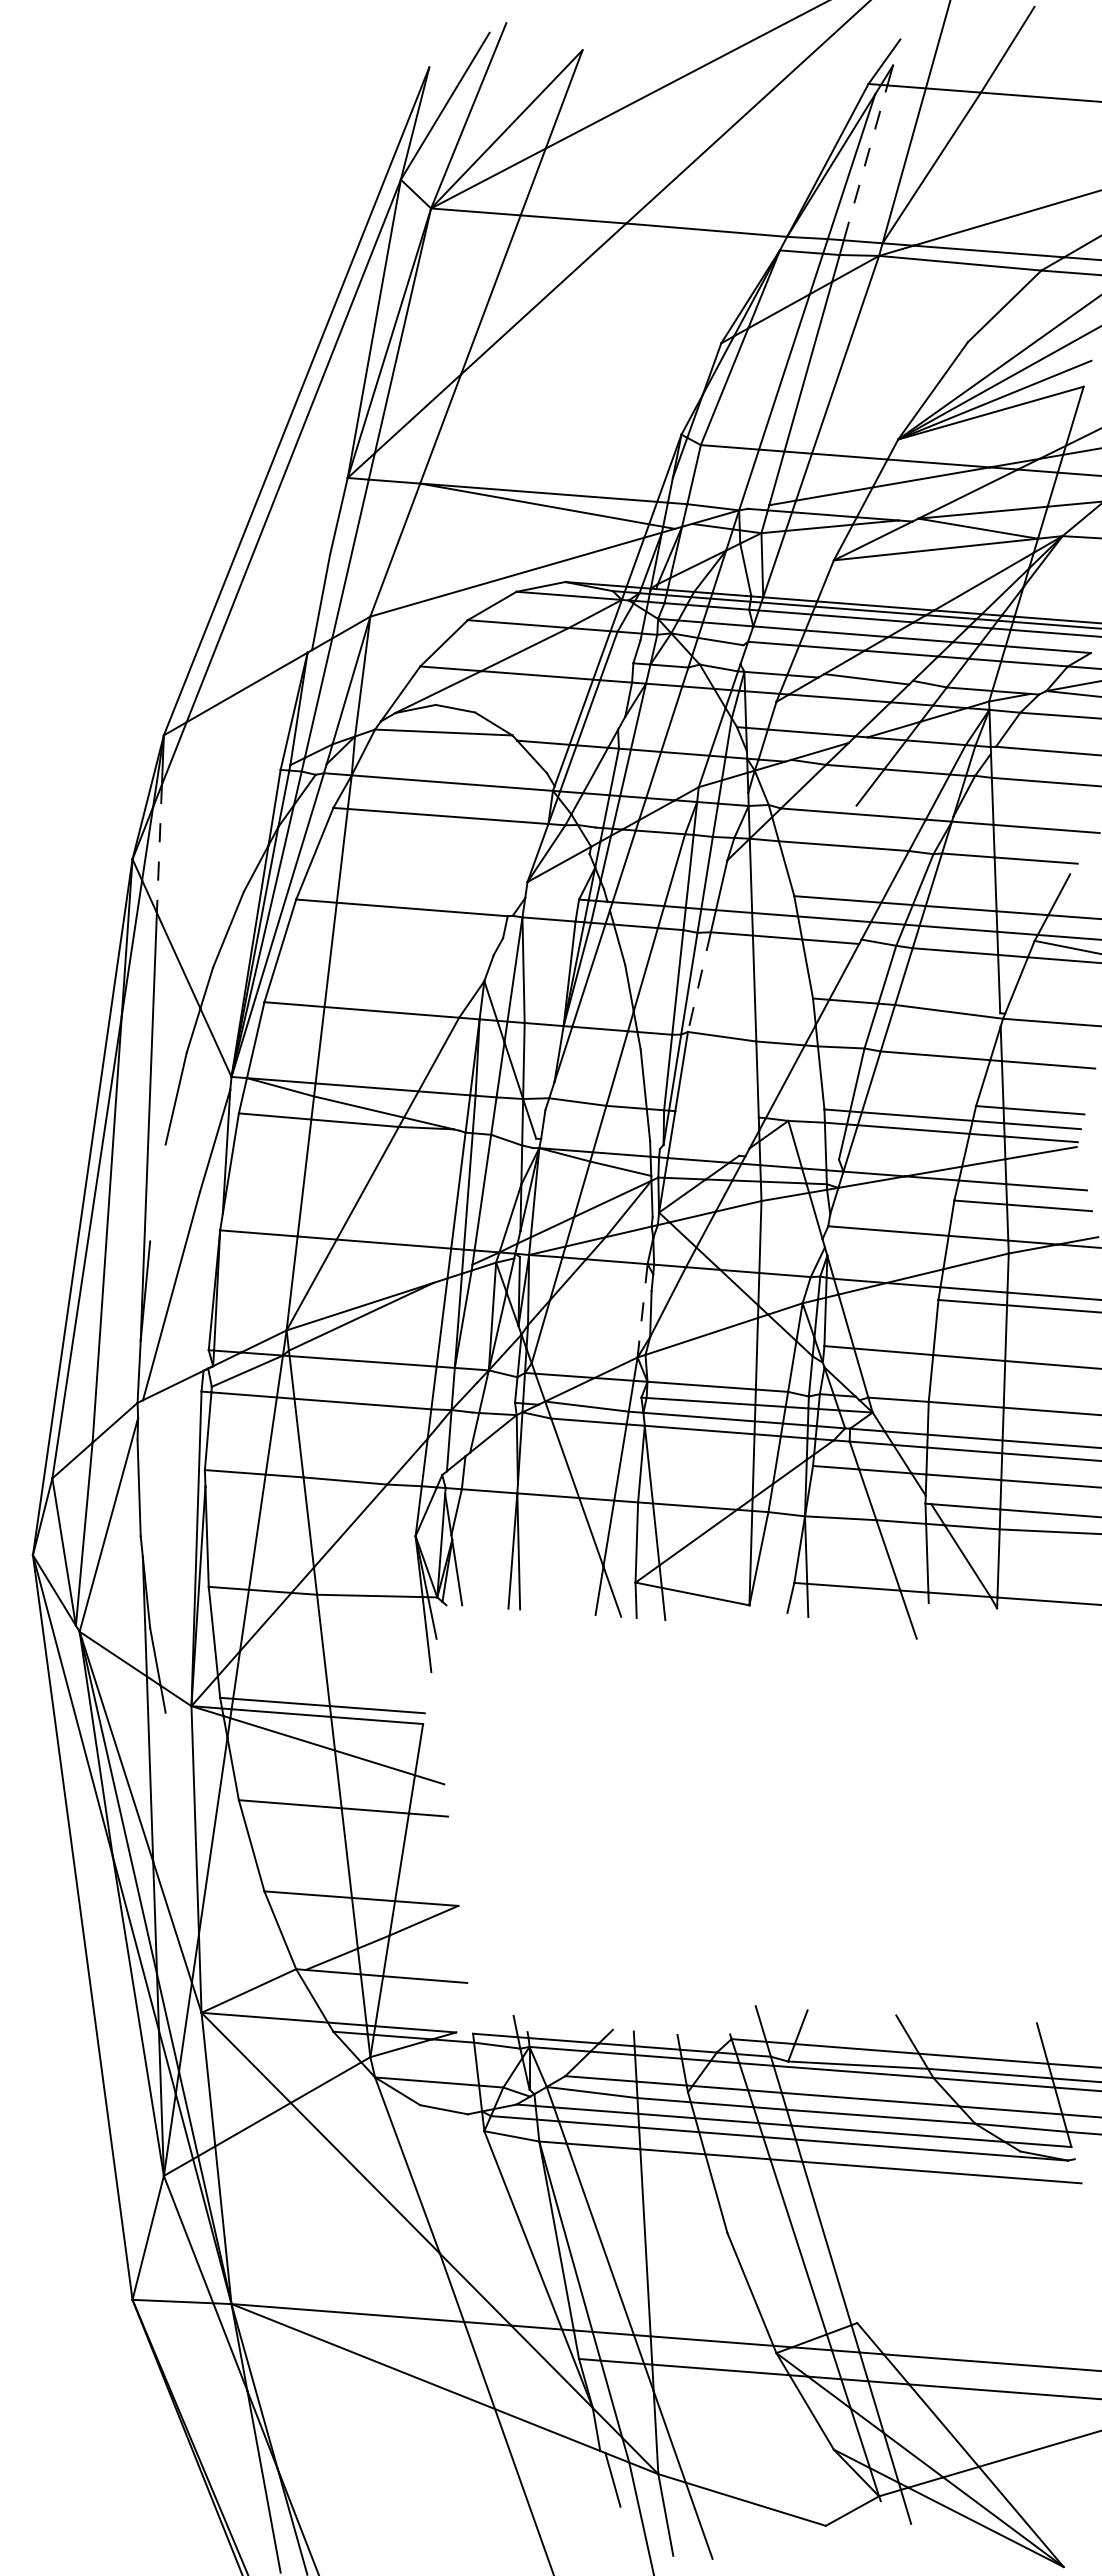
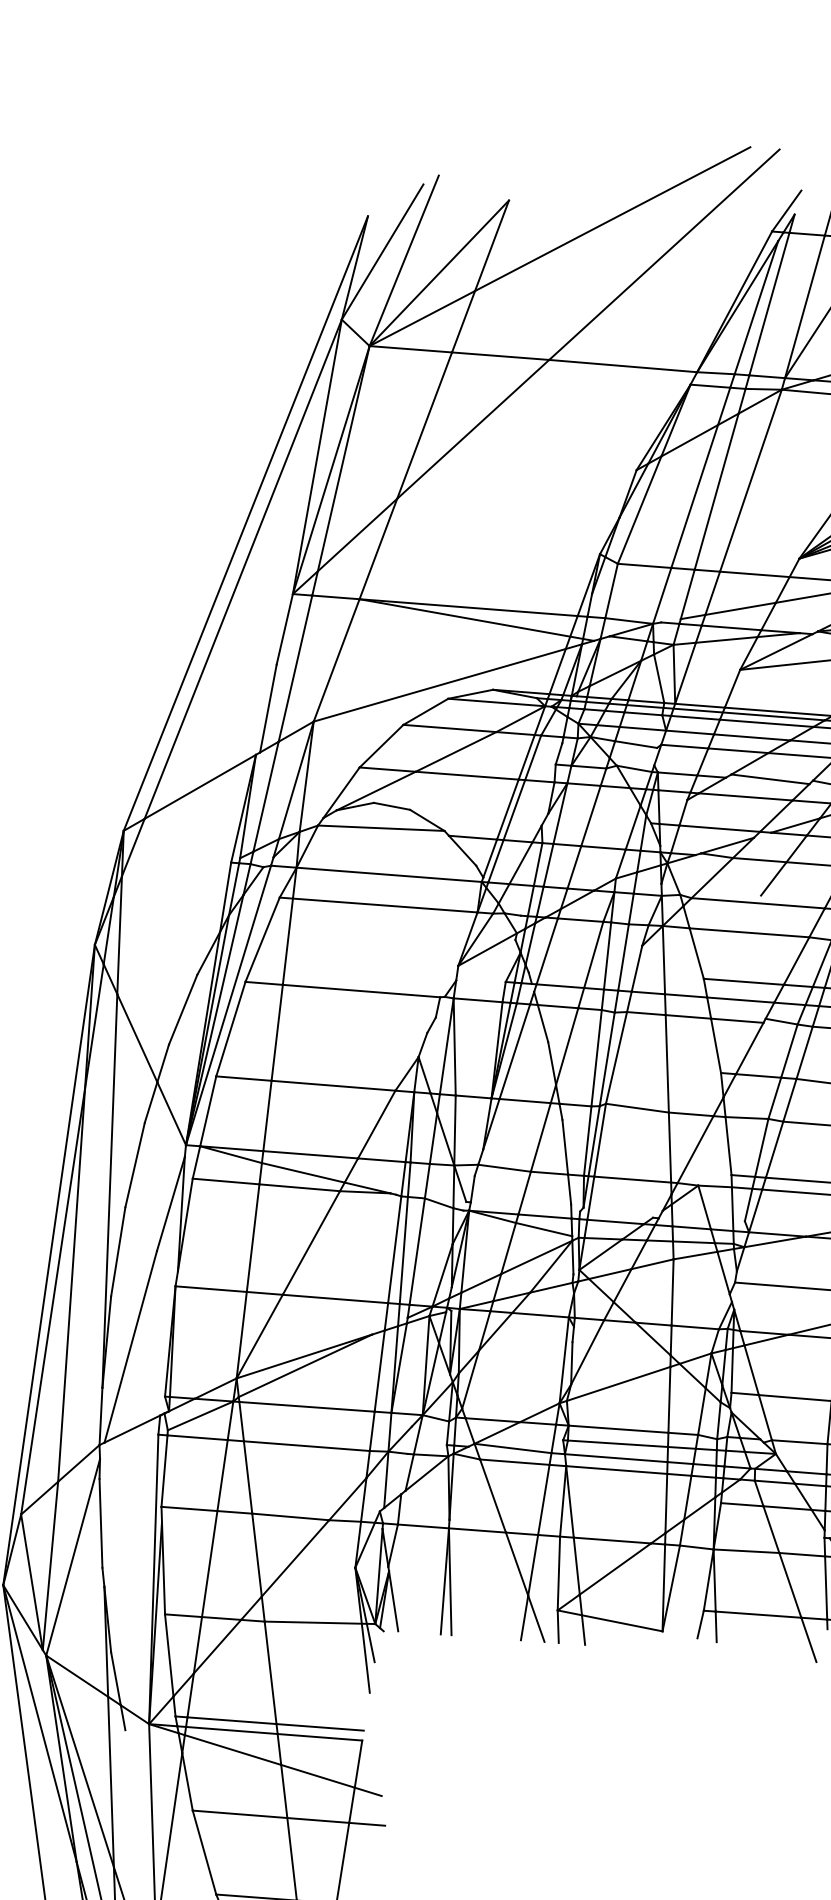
line: (865, 162) -> (769, 303), dashed -> solid
line: (159, 849) -> (119, 935), dashed -> solid
line: (699, 982) -> (616, 1058), dashed -> solid
line: (716, 1114) -> (632, 1179), added
line: (157, 1192) -> (117, 1251), added
line: (642, 1310) -> (564, 1360), dashed -> solid

